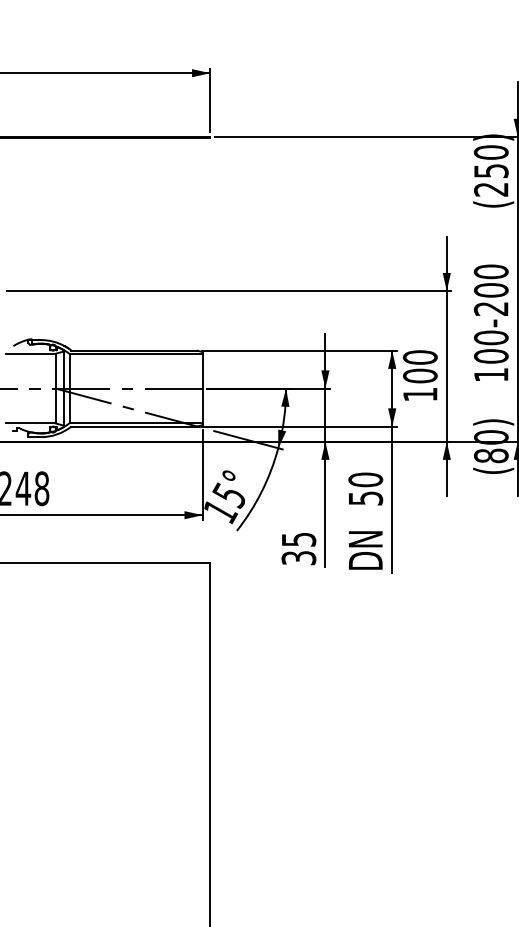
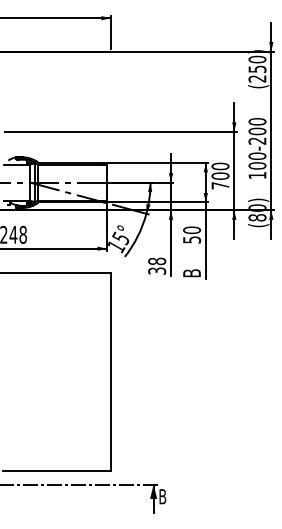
text: (420, 393) -> (220, 185), 100 -> 700
text: (299, 539) -> (157, 261), 35 -> 38
text: (364, 549) -> (191, 266), DN -> B

